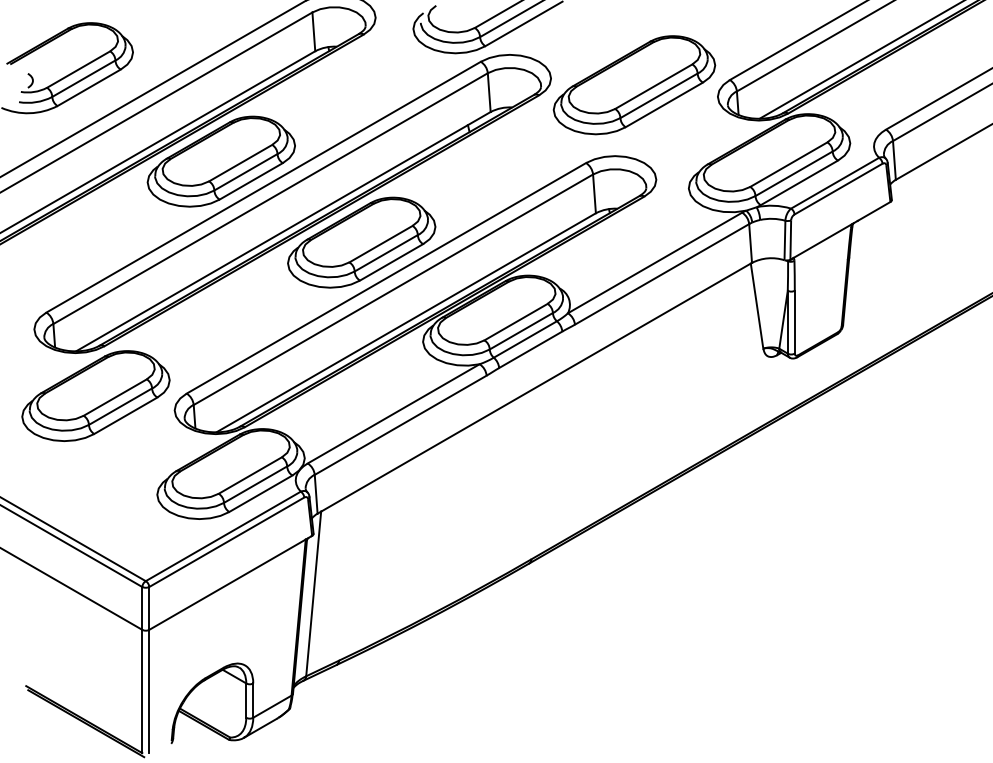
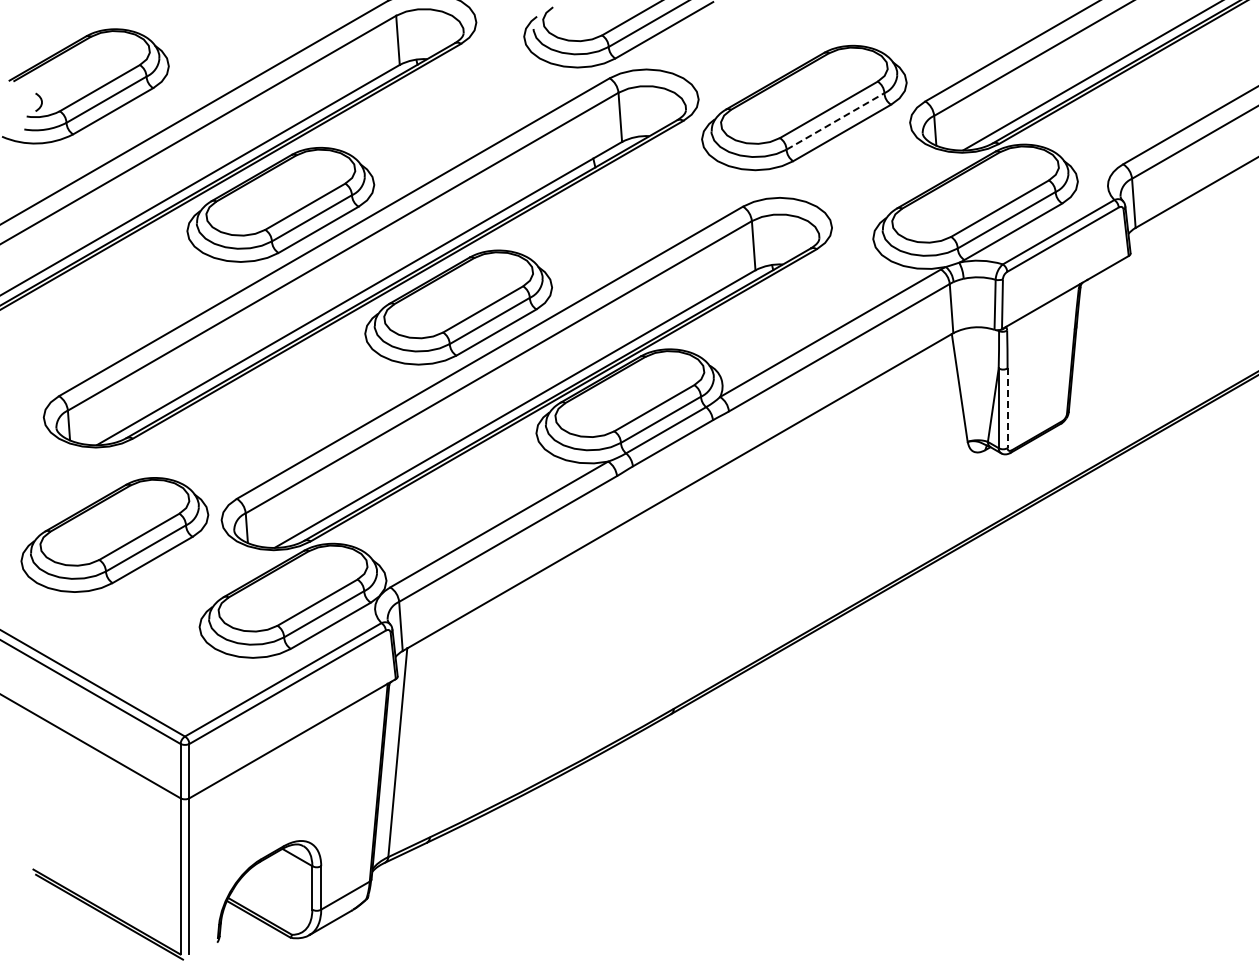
line: (659, 95) -> (835, 121), solid -> dashed
line: (794, 322) -> (1007, 408), solid -> dashed
part: (95, 395) -> (114, 534), moved

